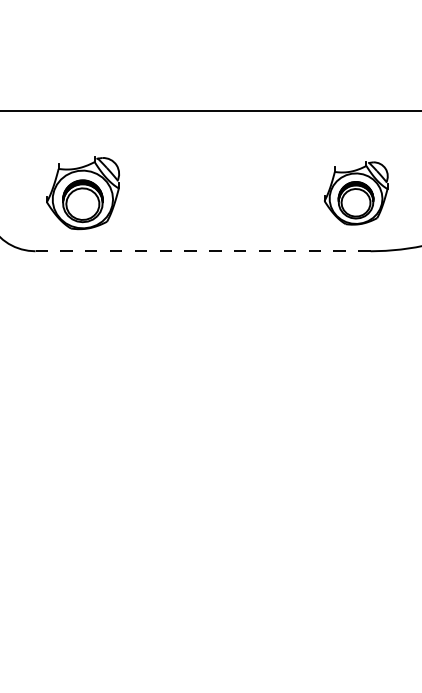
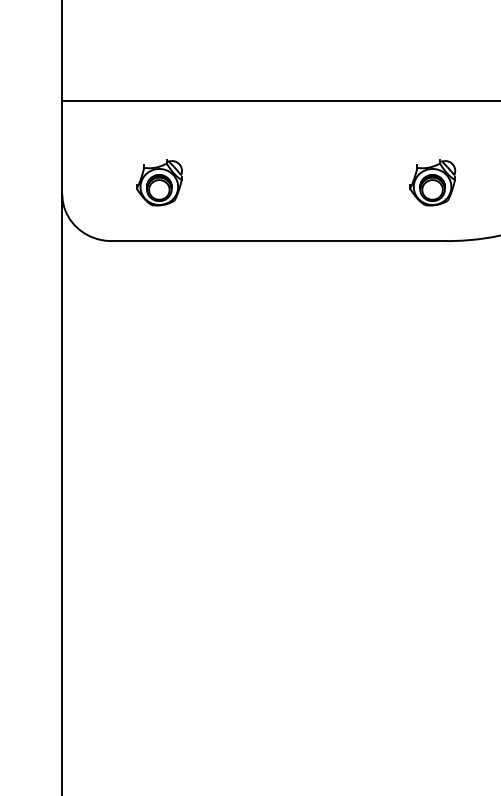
part: (83, 192) -> (159, 182), size x0.62
part: (356, 192) -> (432, 182), size x0.71
line: (203, 251) -> (279, 241), dashed -> solid

